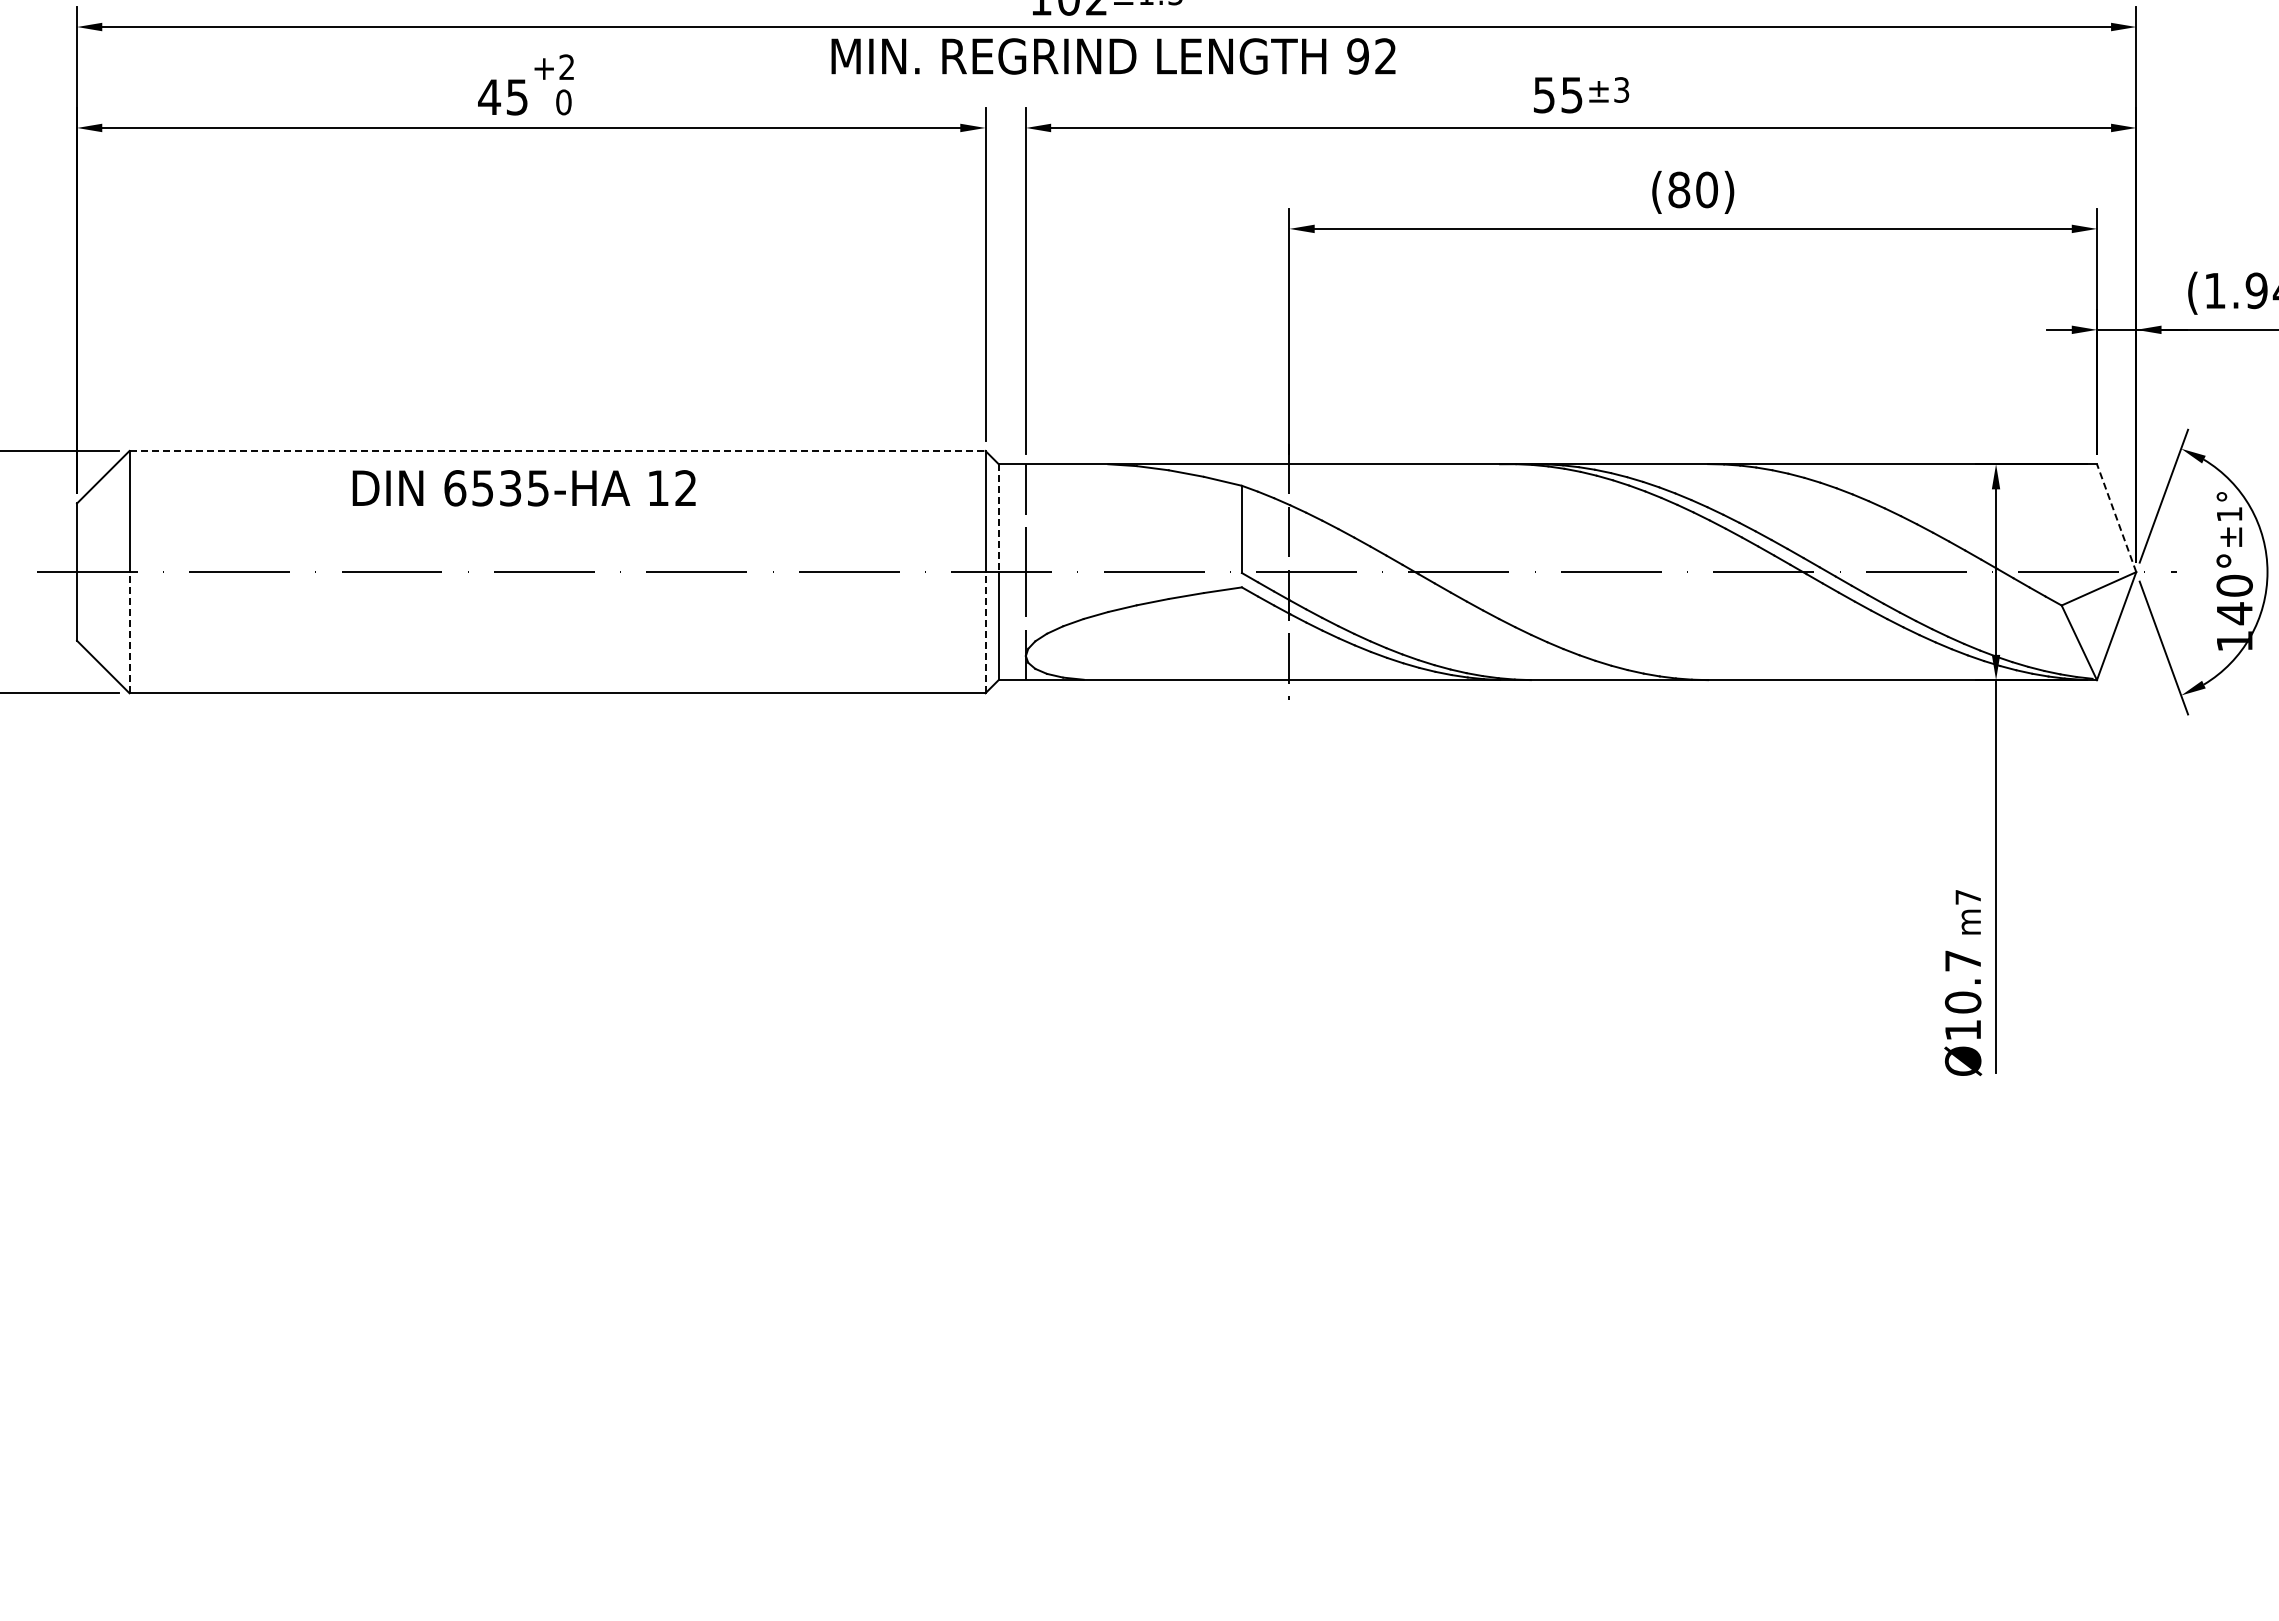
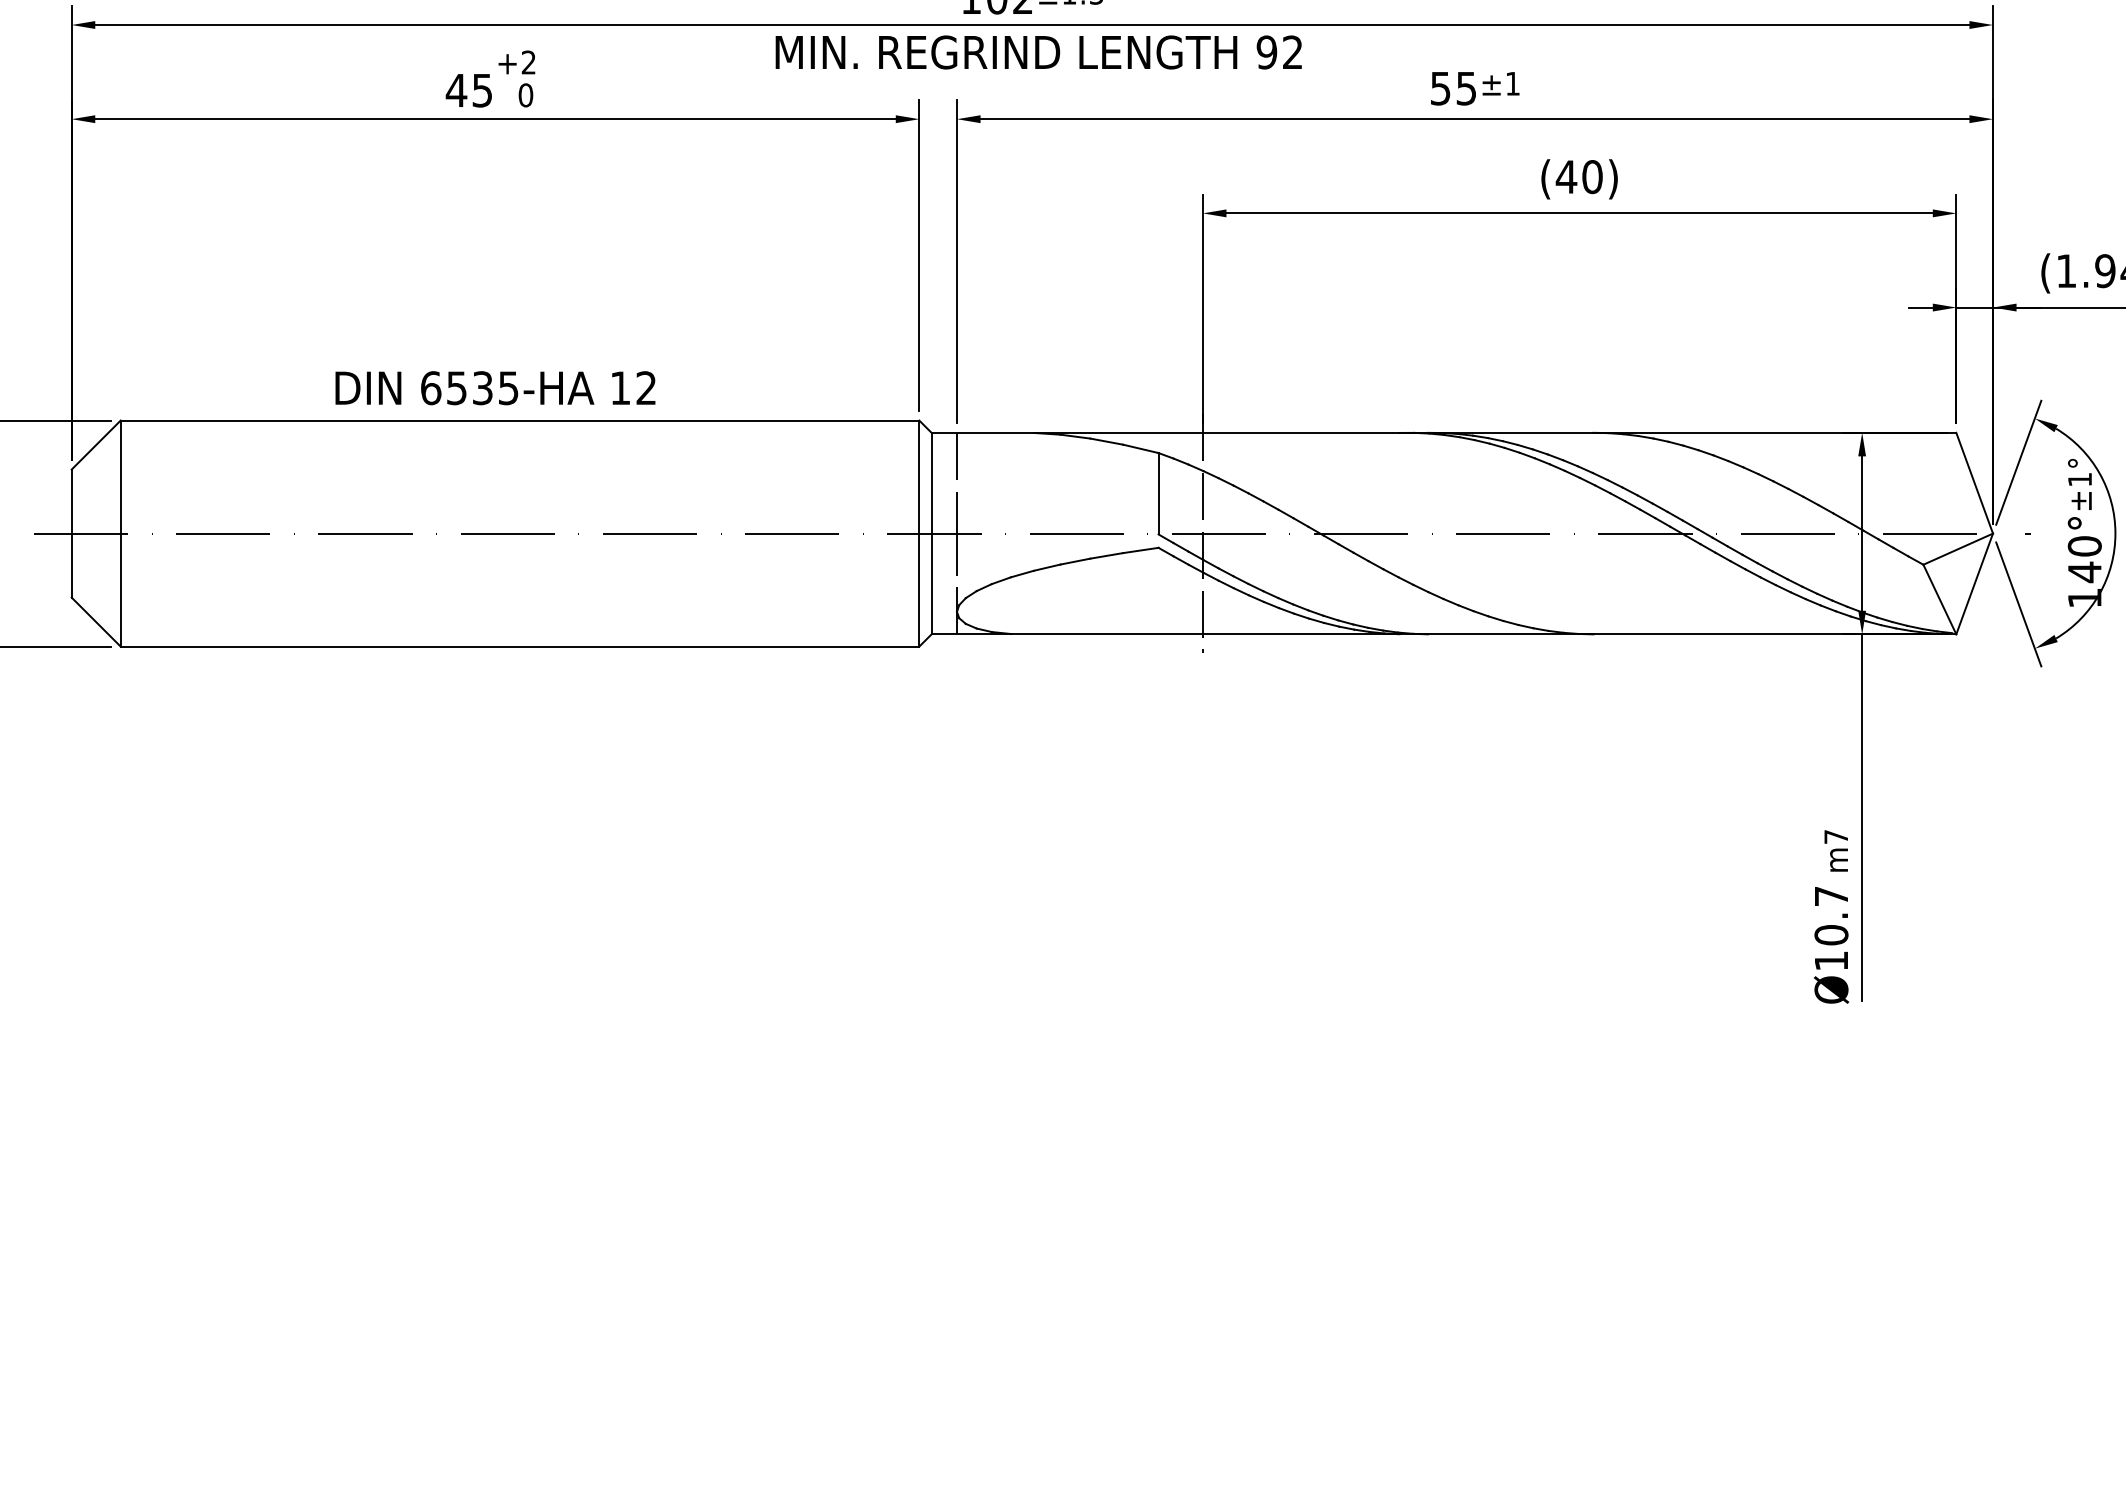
text: (1621, 89) -> (1512, 83), ±3 -> ±1
text: (1678, 189) -> (1565, 176), (80) -> (40)
line: (558, 451) -> (520, 421), dashed -> solid
text: (523, 488) -> (494, 388), moved
line: (2116, 517) -> (1974, 482), dashed -> solid
line: (998, 518) -> (931, 483), dashed -> solid
line: (129, 632) -> (120, 589), dashed -> solid
line: (985, 632) -> (919, 589), dashed -> solid

